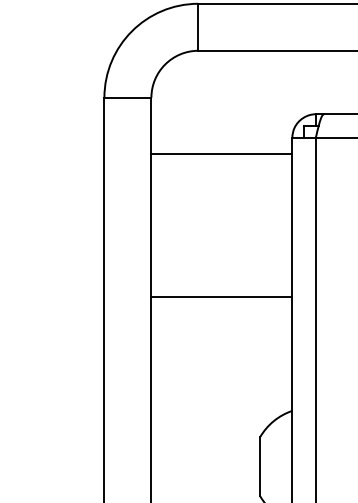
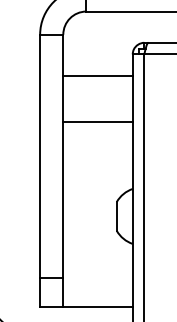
line: (220, 154) -> (97, 75), moved
line: (220, 296) -> (97, 121), moved

